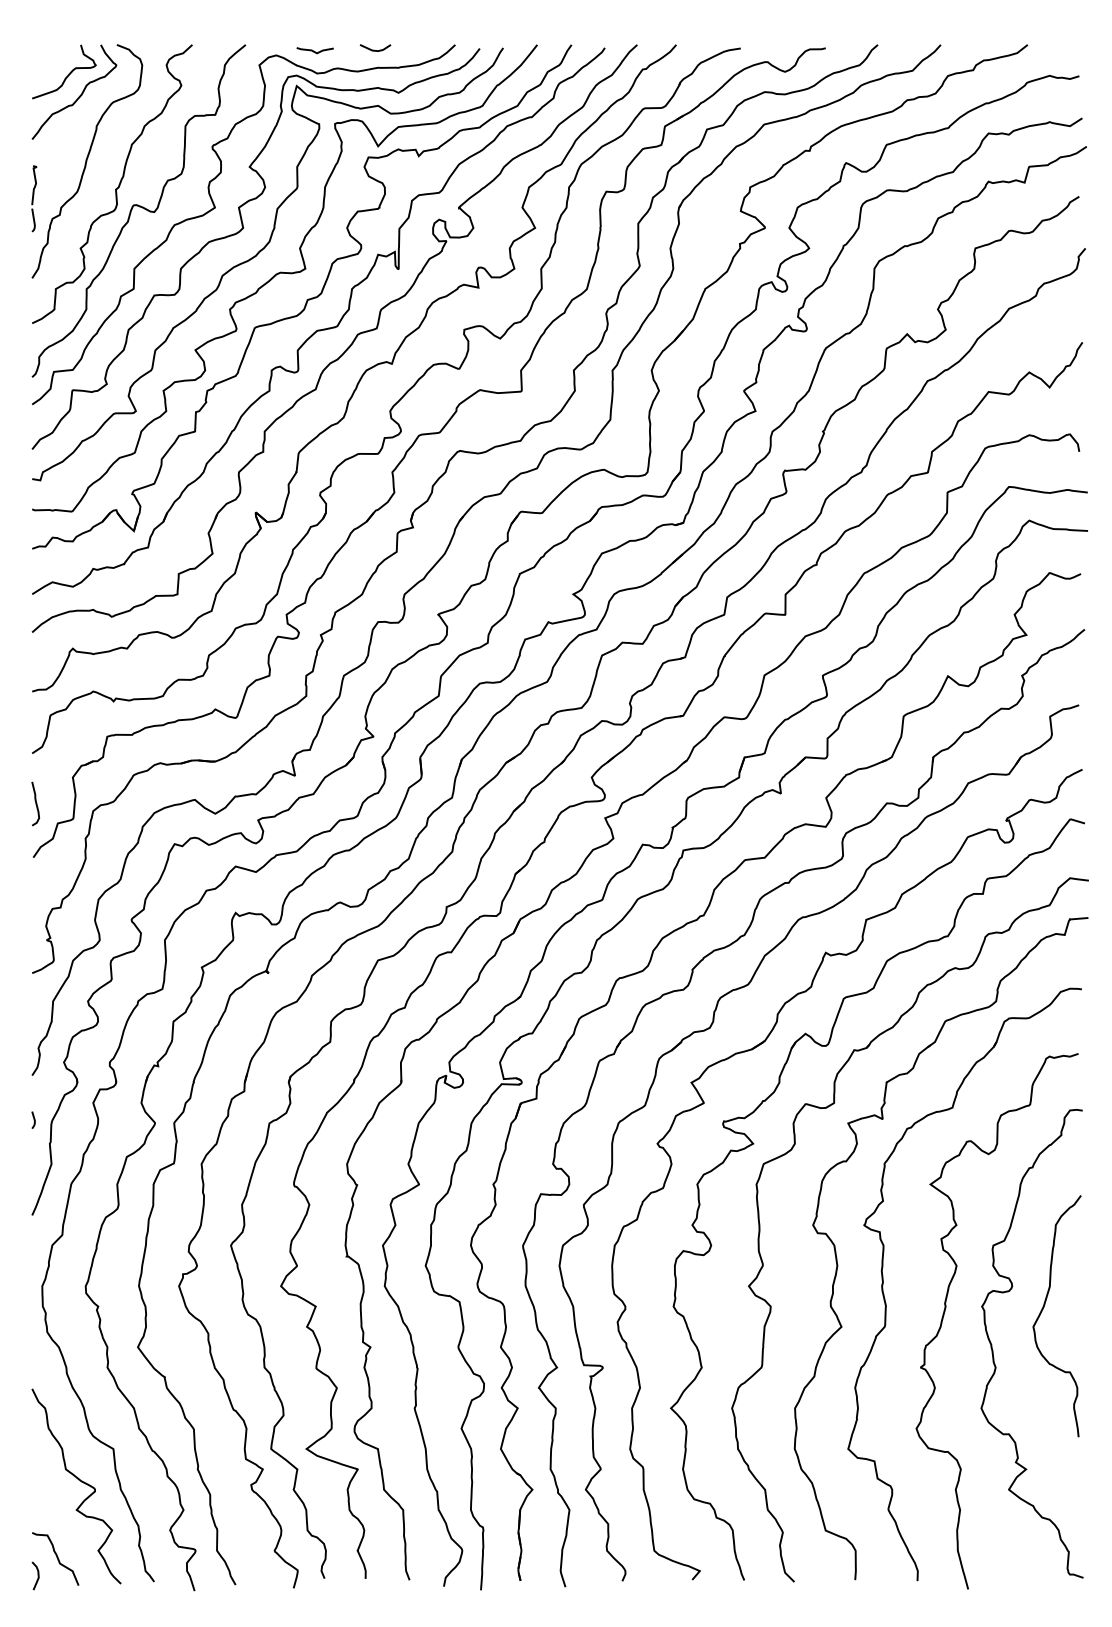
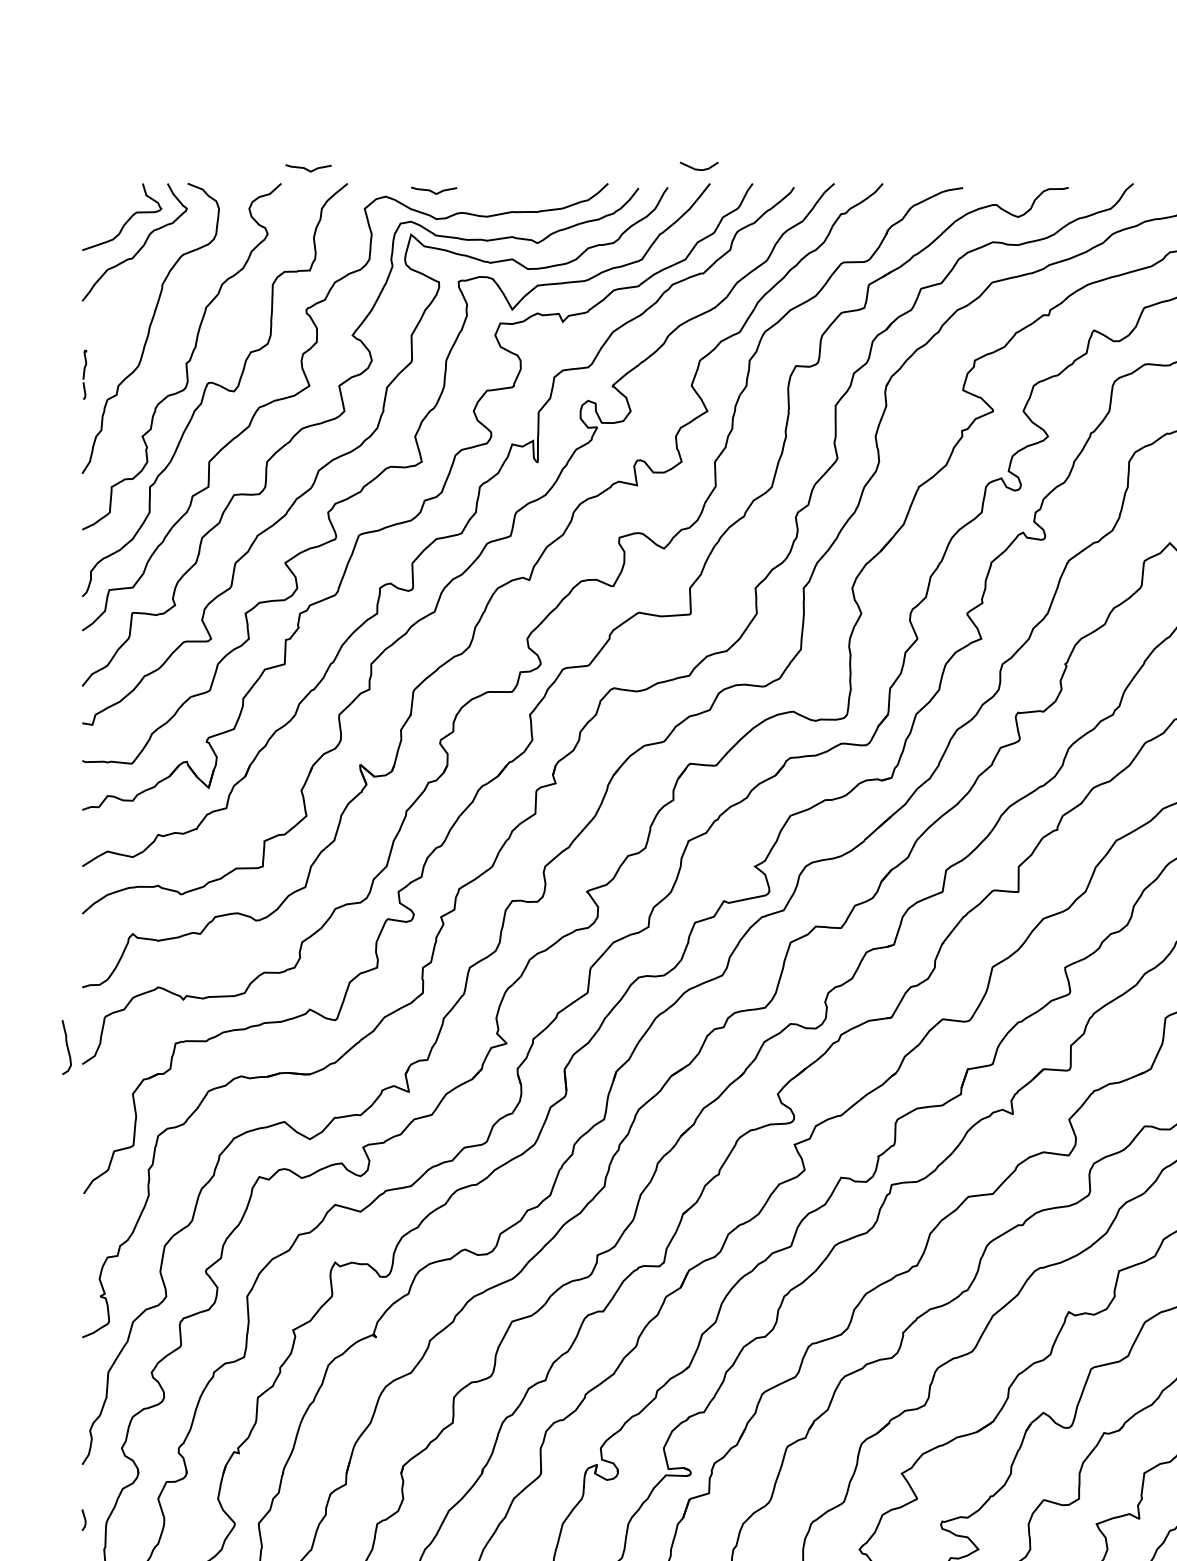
curve: (213, 32) -> (307, 168), added
line: (374, 49) -> (697, 168), moved
part: (34, 198) -> (85, 374), size x0.6
curve: (35, 803) -> (66, 1046), moved

